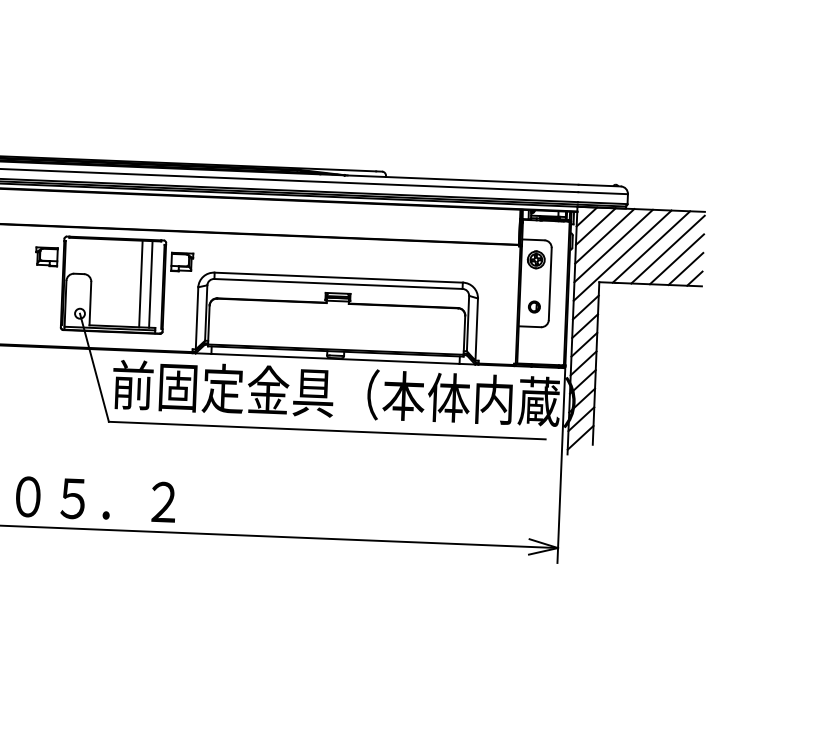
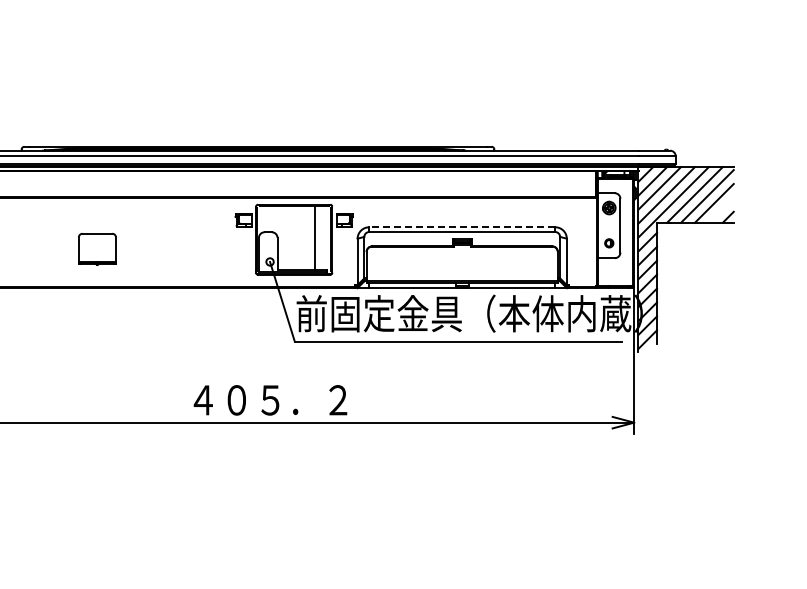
line: (684, 267) -> (720, 209), removed
line: (339, 277) -> (462, 227), solid -> dashed
line: (151, 283) -> (322, 237), removed

